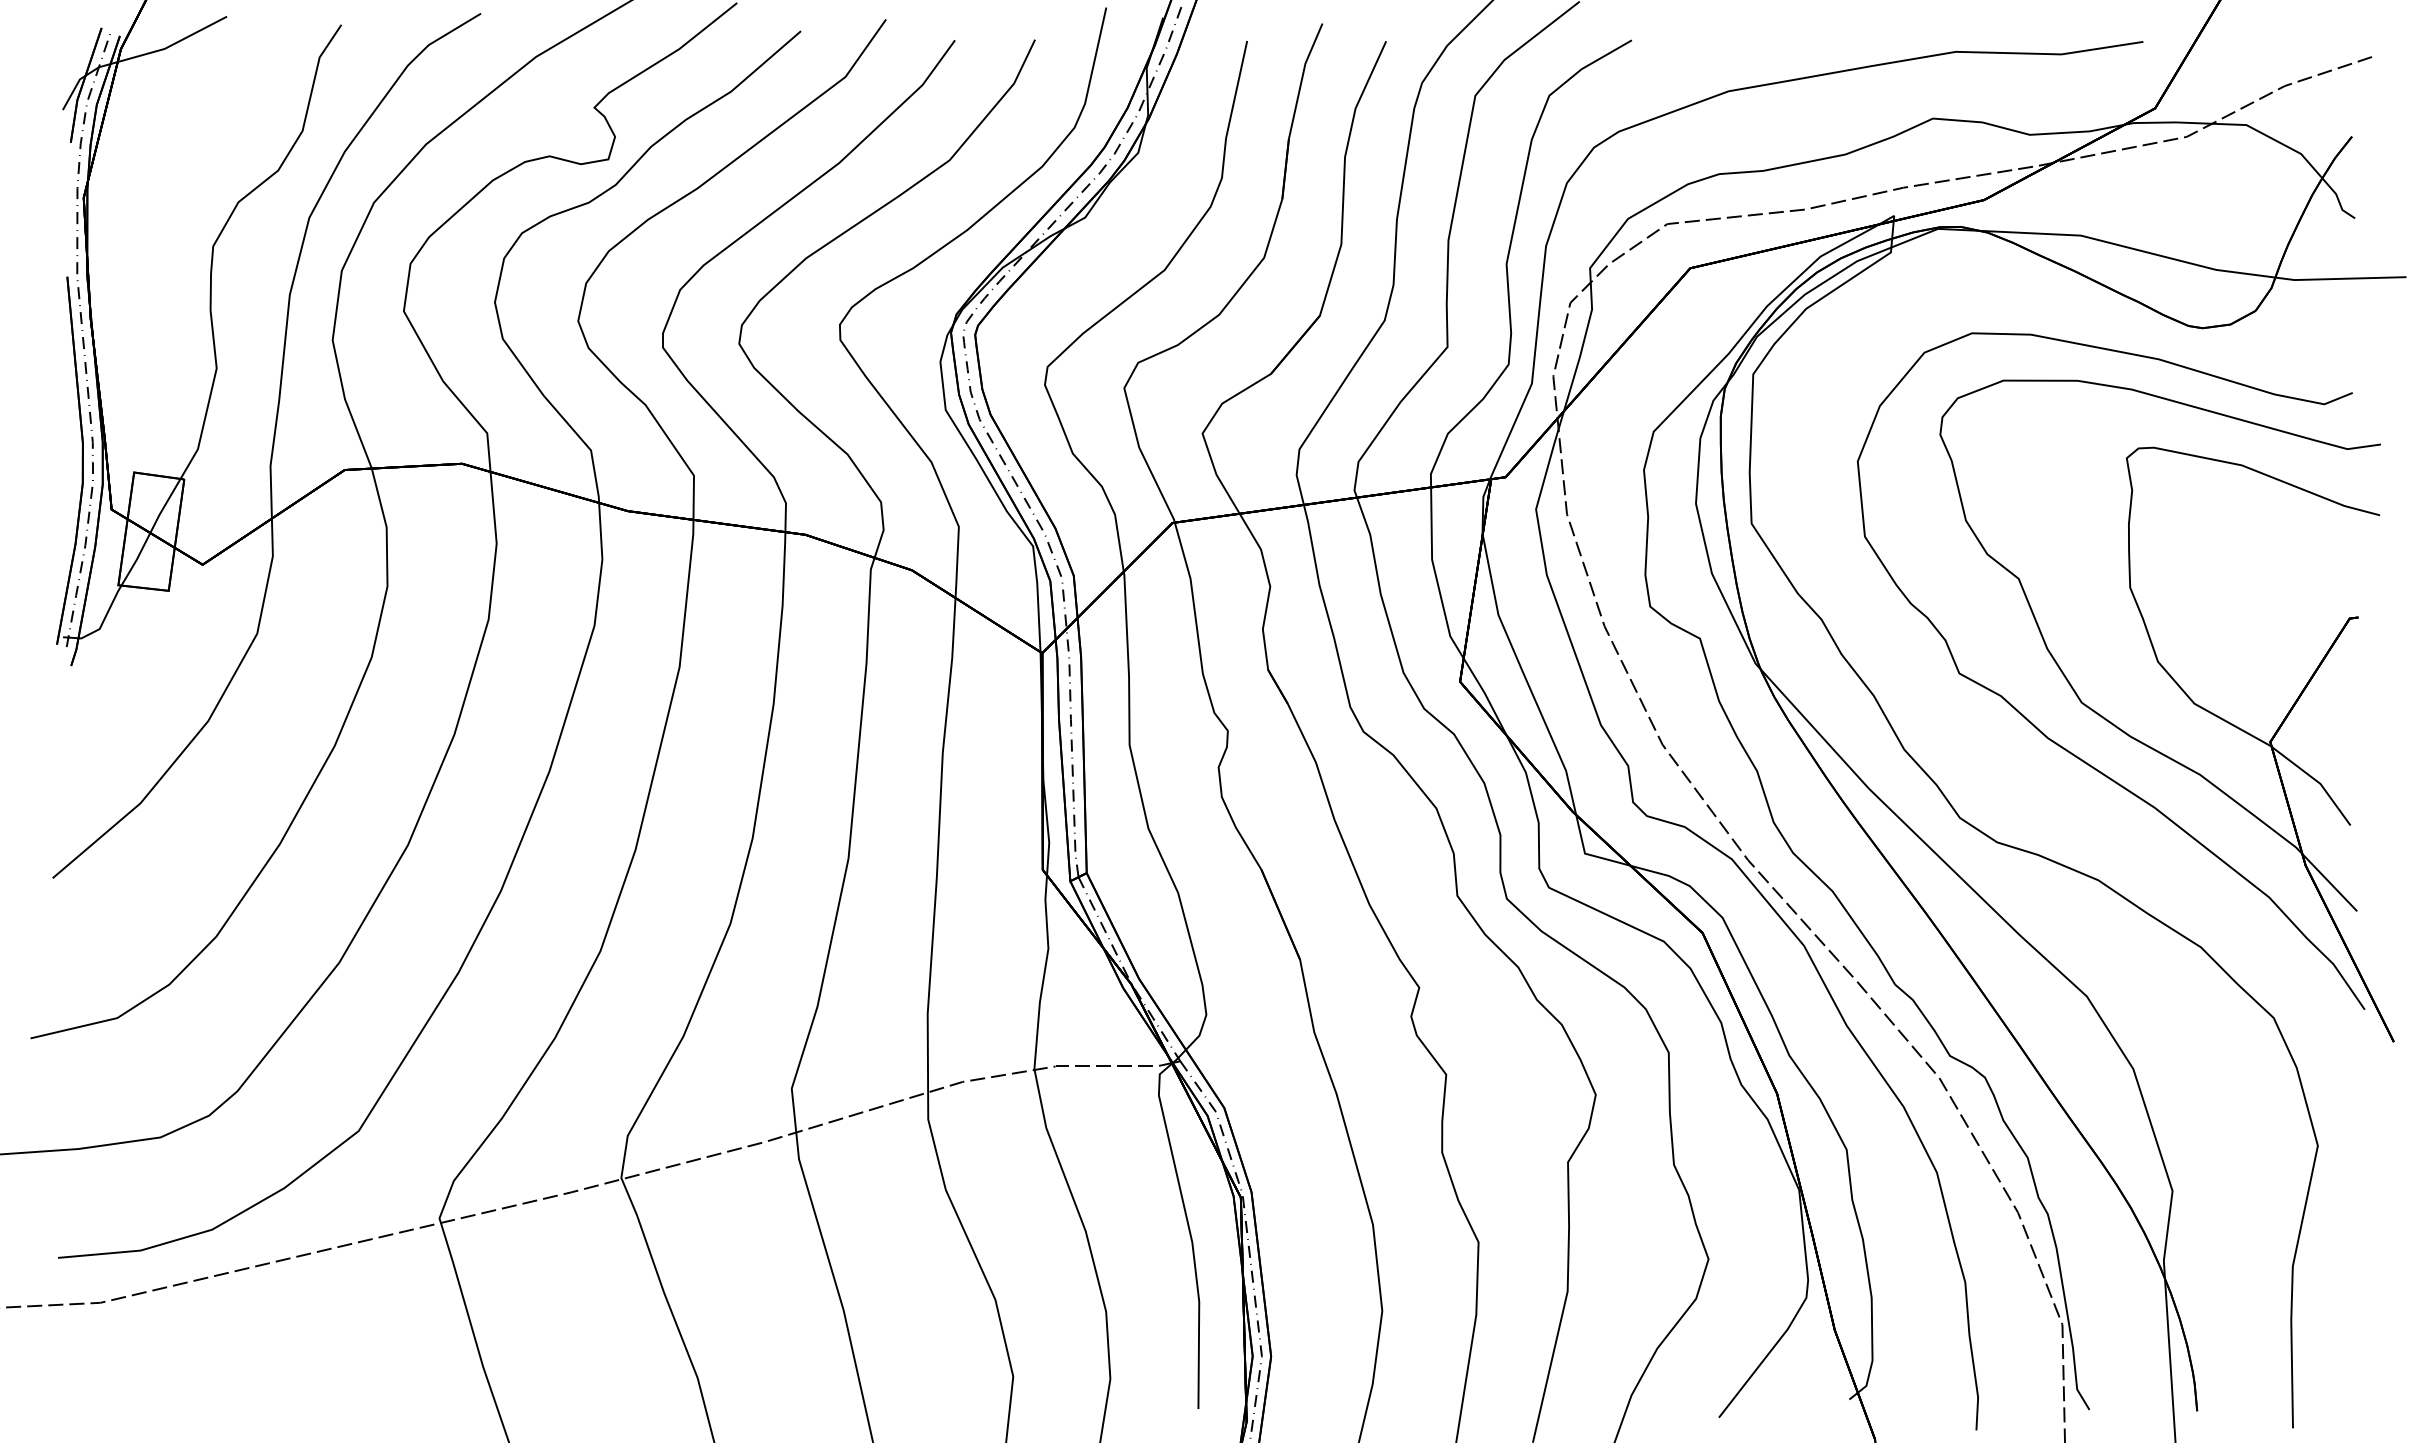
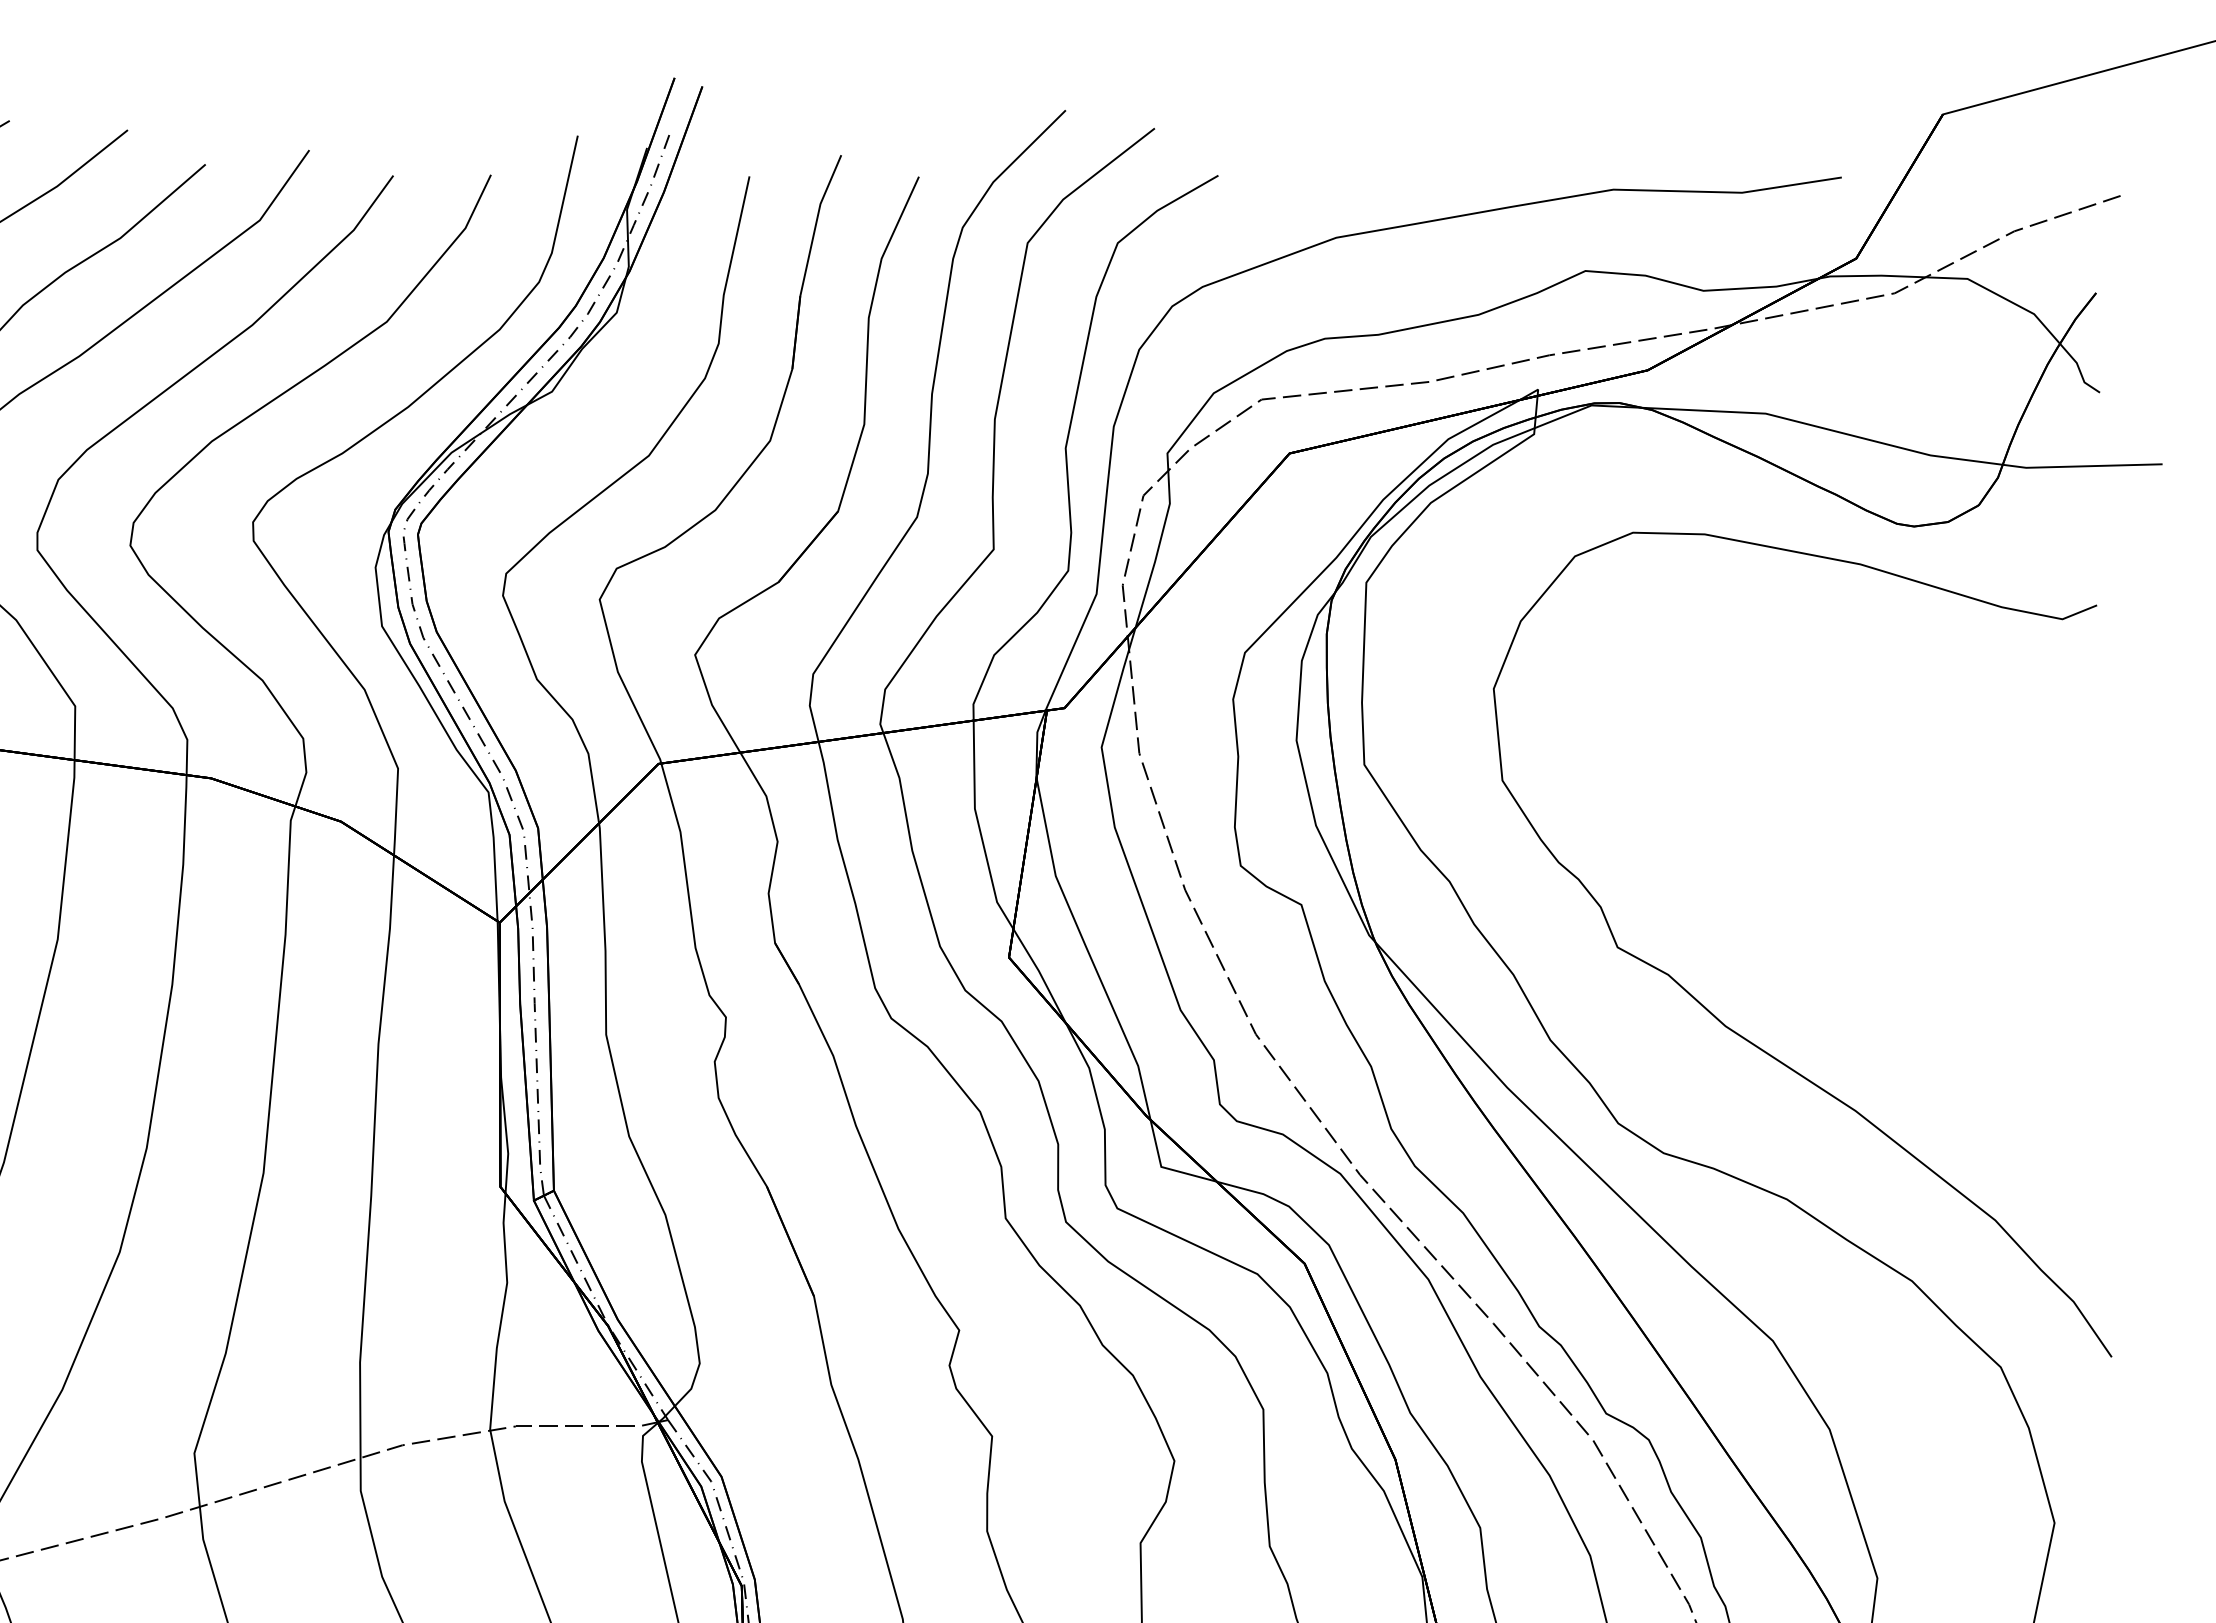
part: (2186, 696) -> (1894, 975), removed

